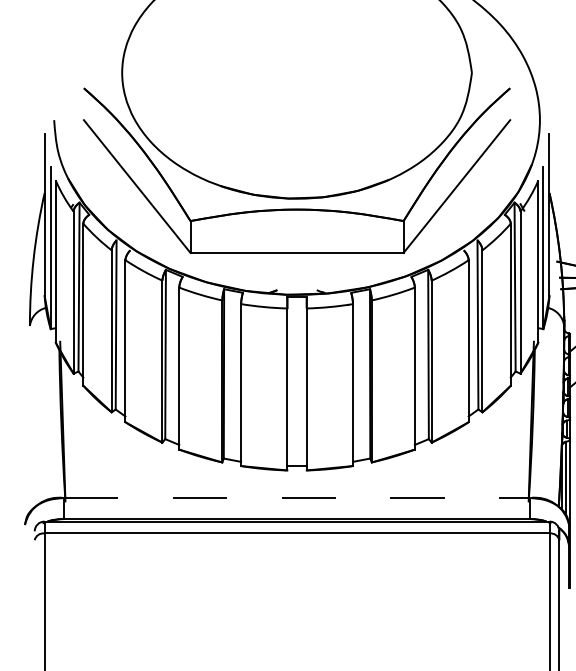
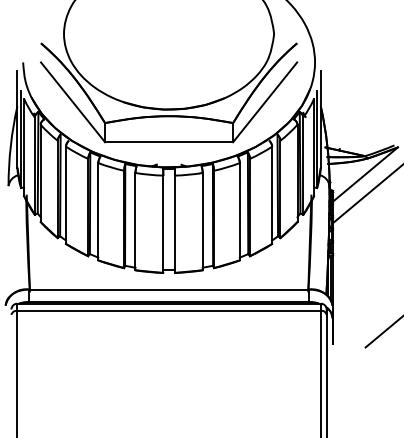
line: (297, 498) -> (169, 289), dashed -> solid

